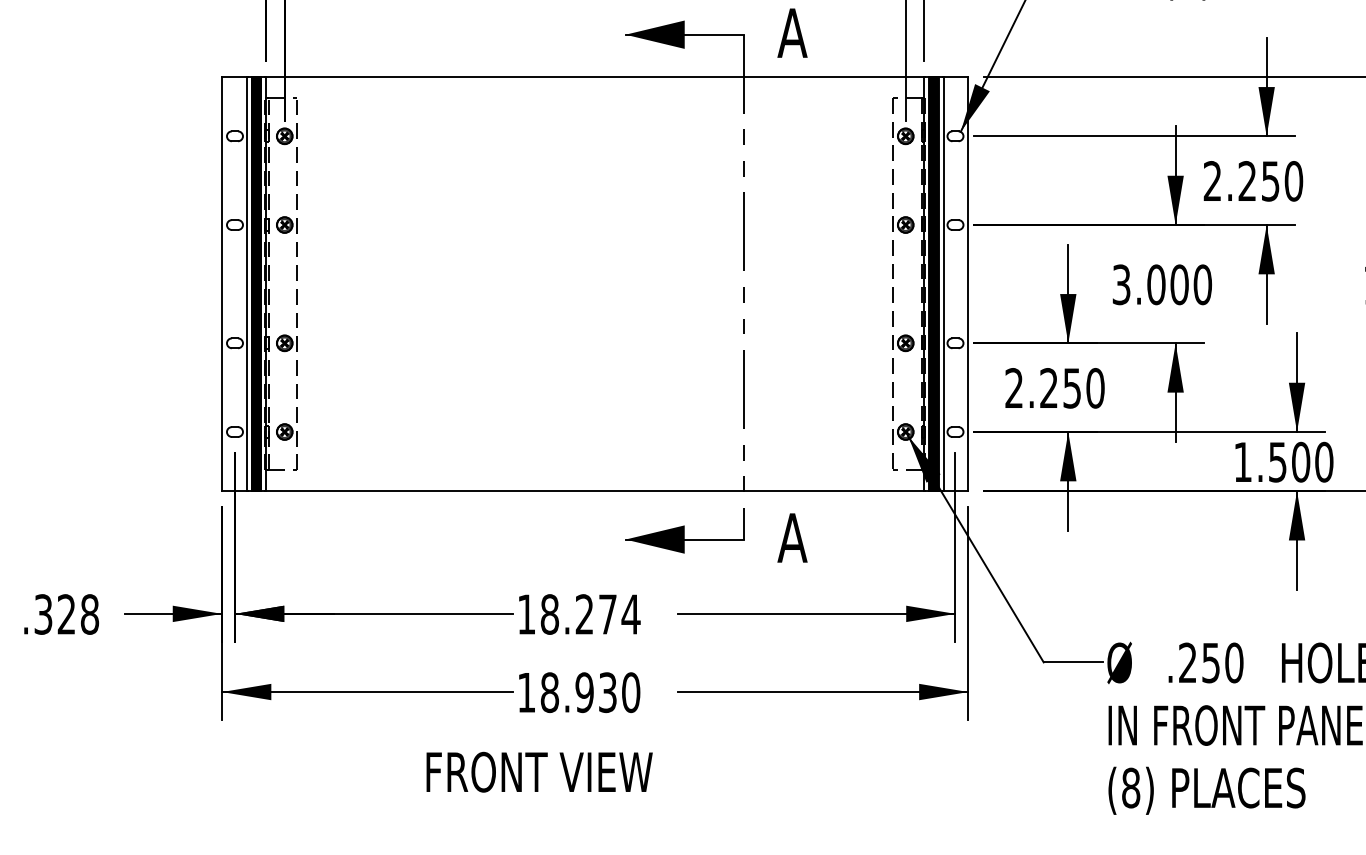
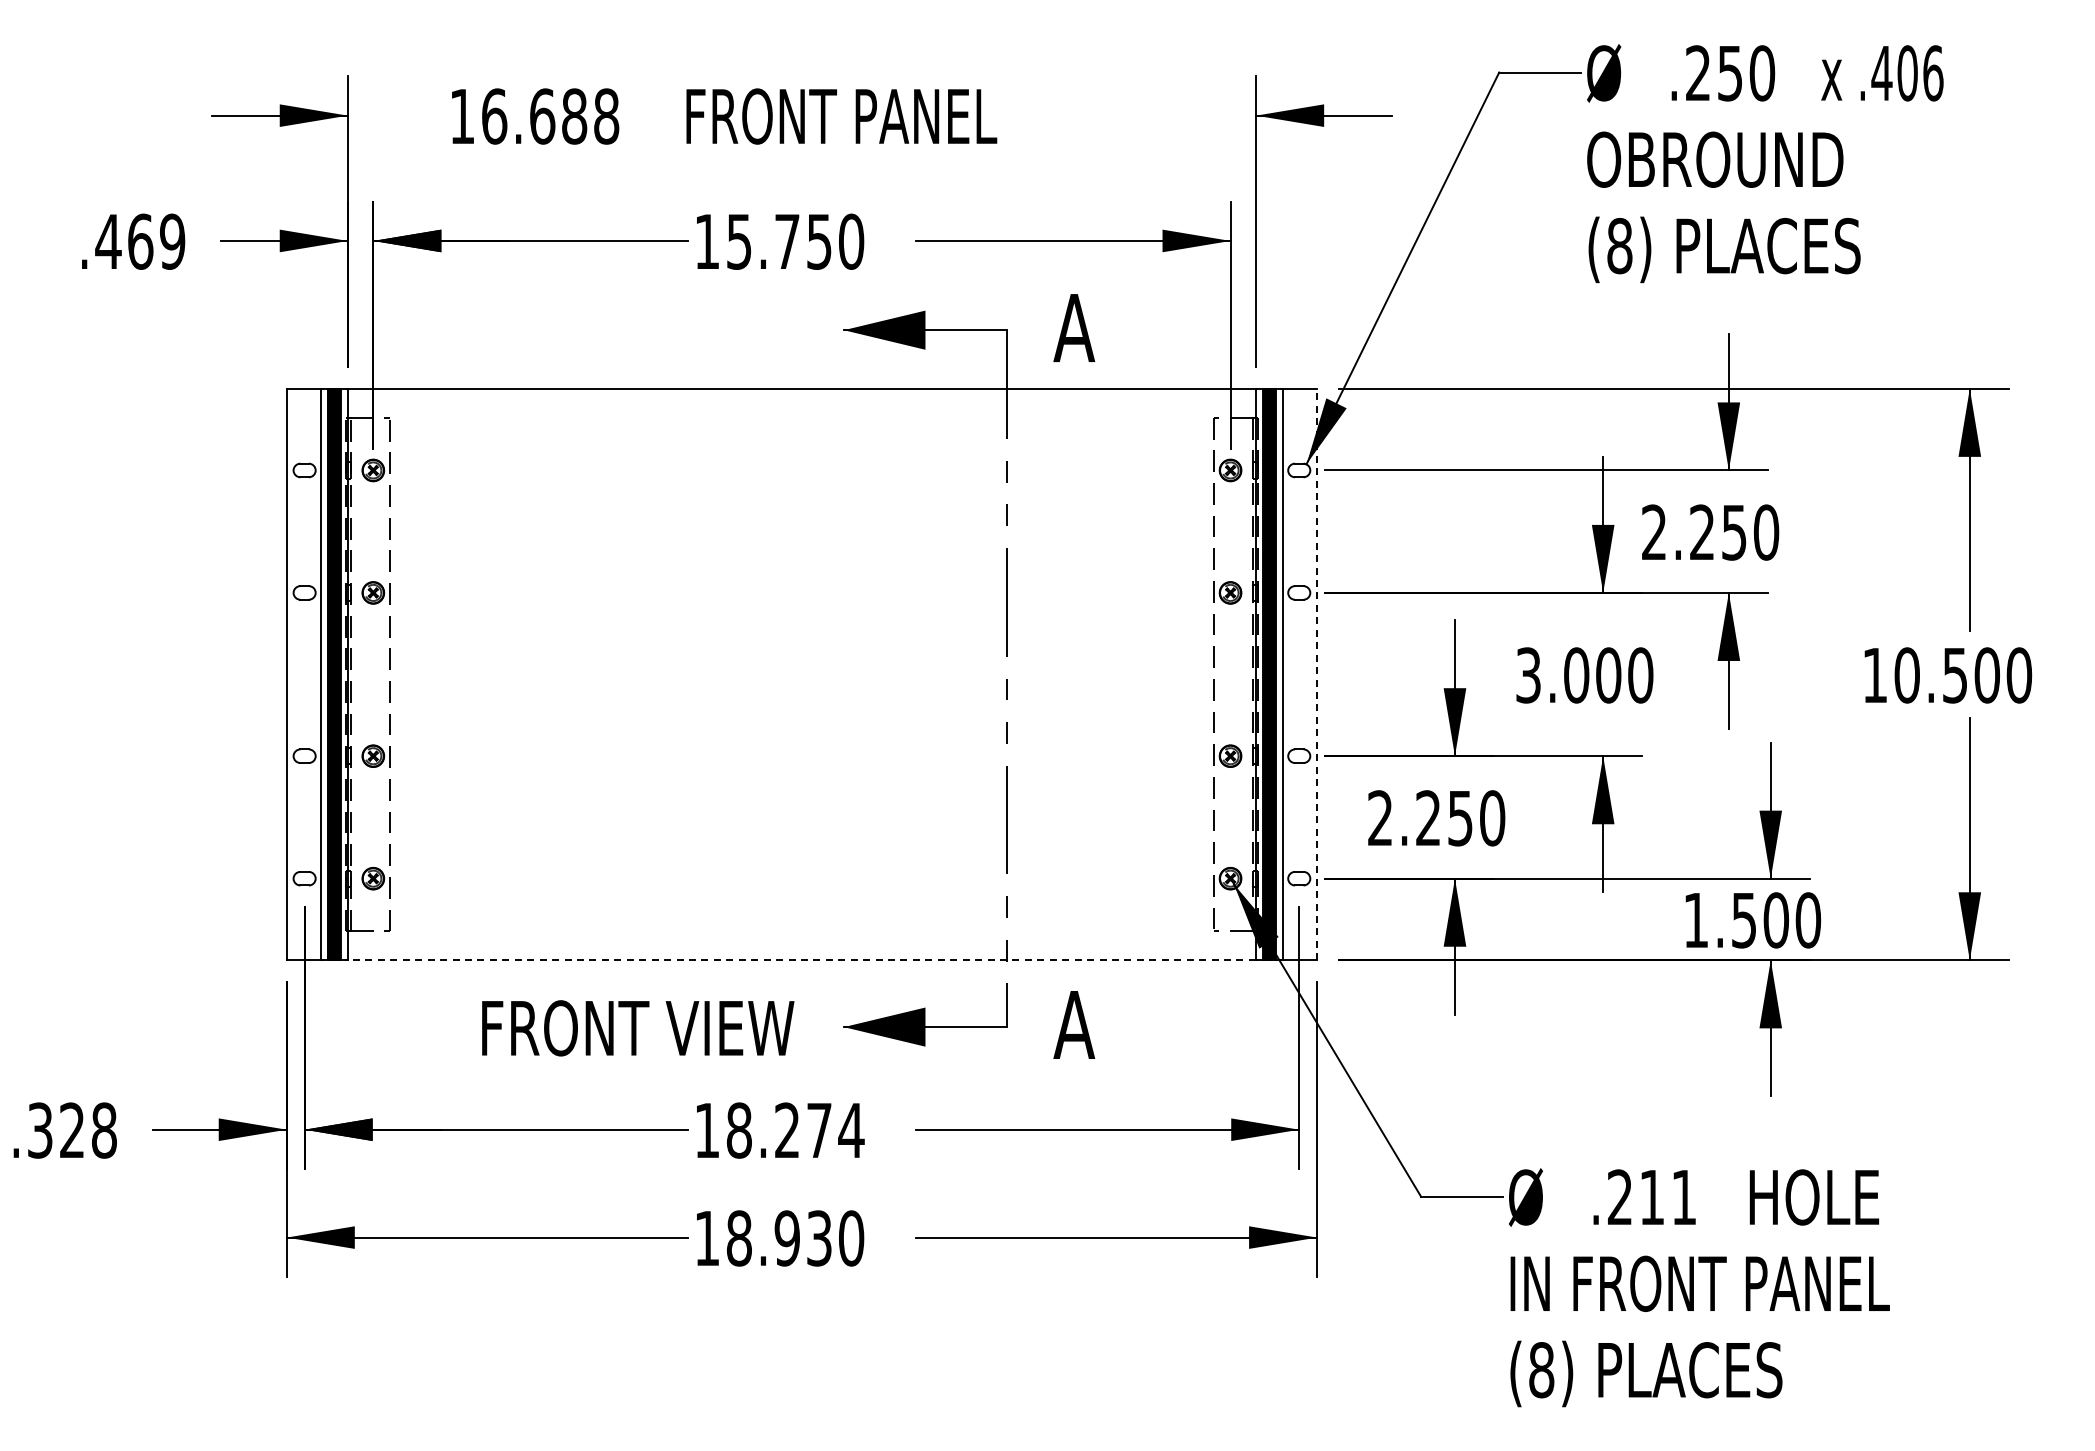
line: (968, 284) -> (1317, 674), solid -> dashed
line: (594, 491) -> (801, 960), solid -> dashed
text: (1222, 662) -> (1668, 1197), .250 -> .211
text: (539, 772) -> (638, 1028), moved

